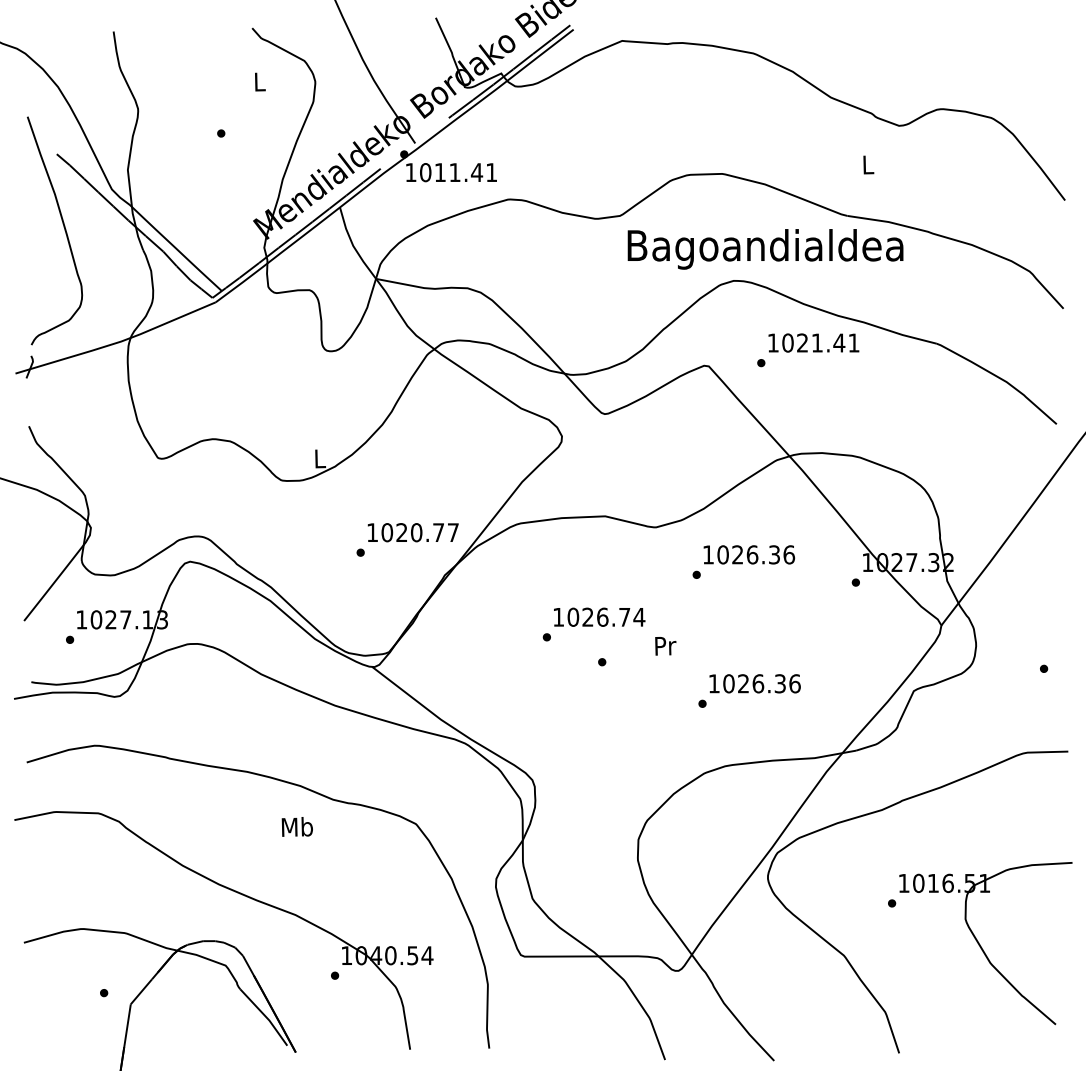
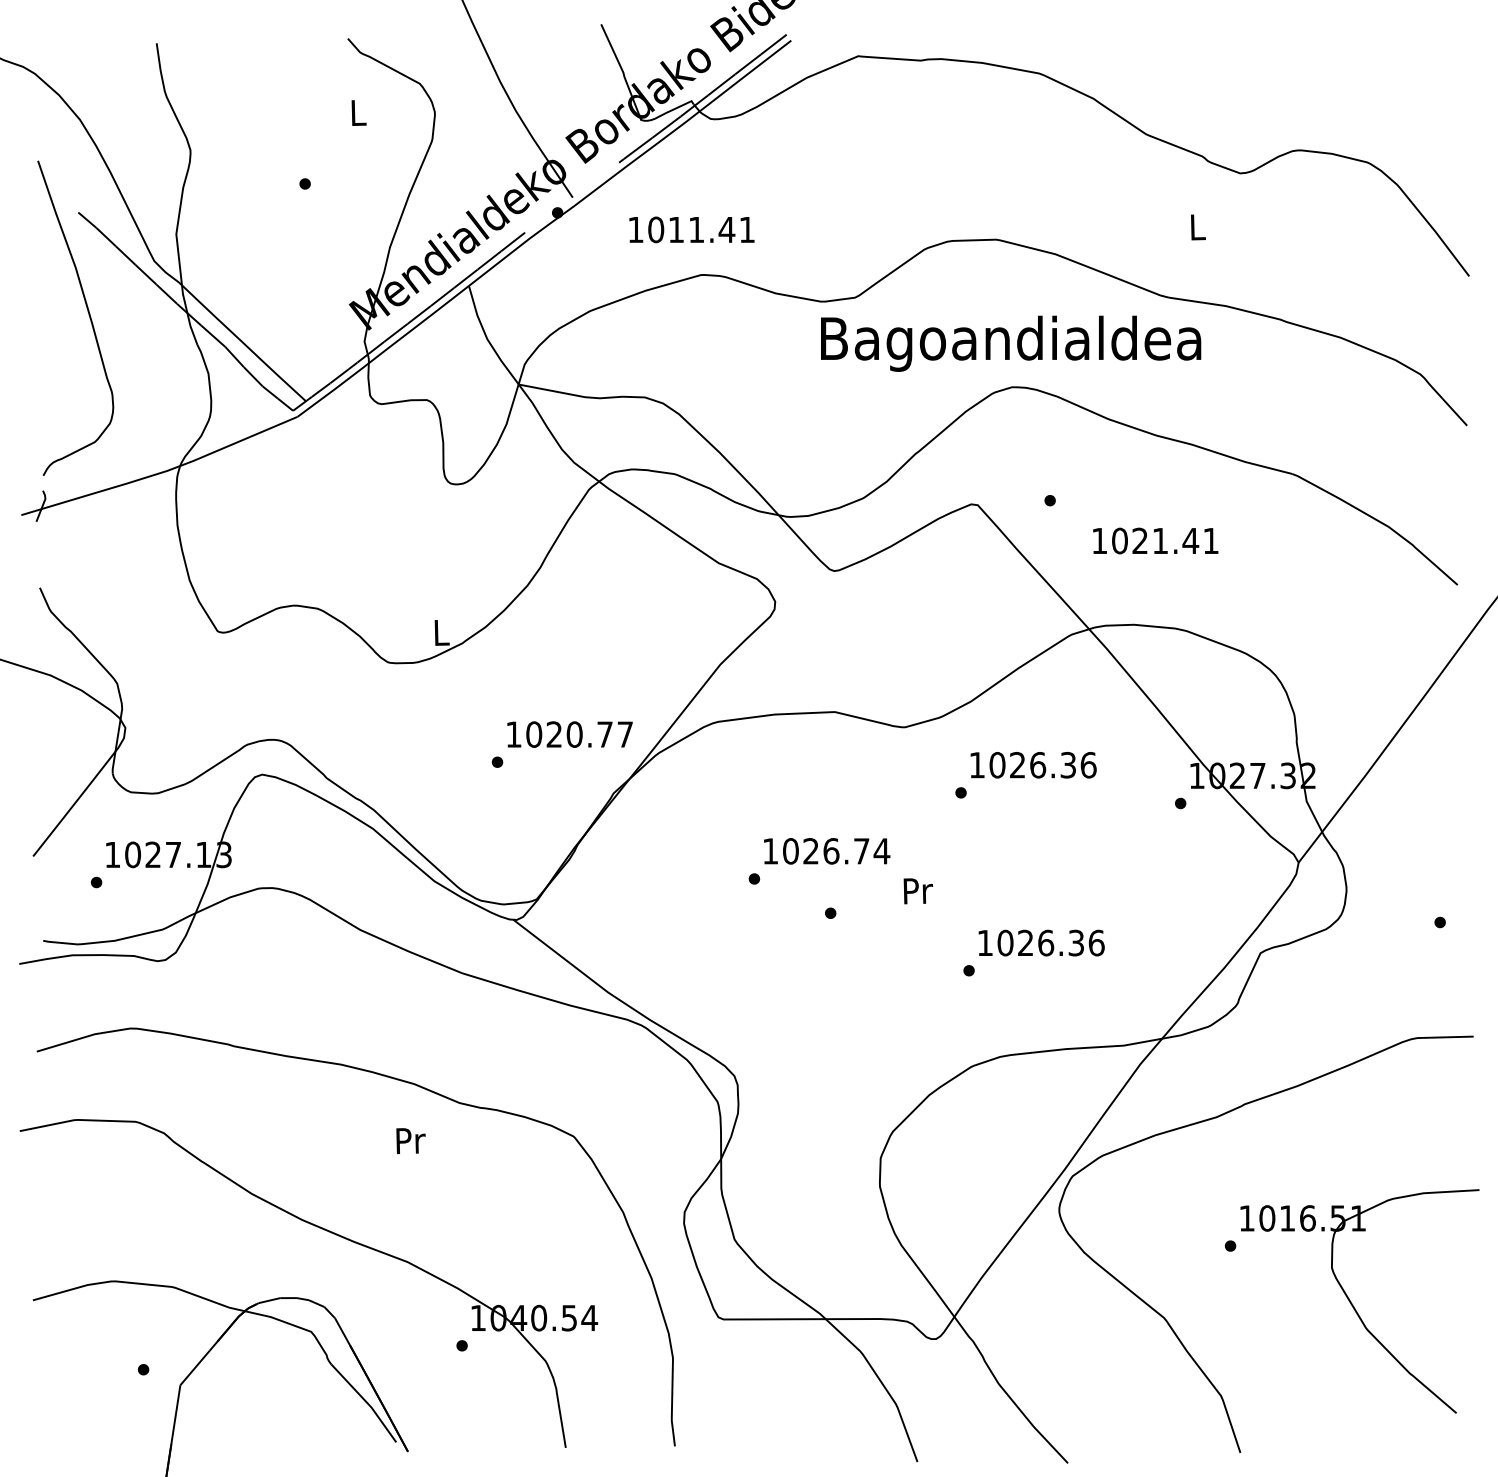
text: (451, 172) -> (691, 229), moved
text: (765, 249) -> (1011, 343), moved
text: (813, 342) -> (1155, 540), moved
text: (296, 826) -> (409, 1140), Mb -> Pr

